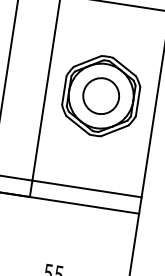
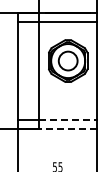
part: (101, 95) -> (68, 60), moved
line: (87, 189) -> (68, 120), solid -> dashed
line: (85, 204) -> (68, 128), solid -> dashed

